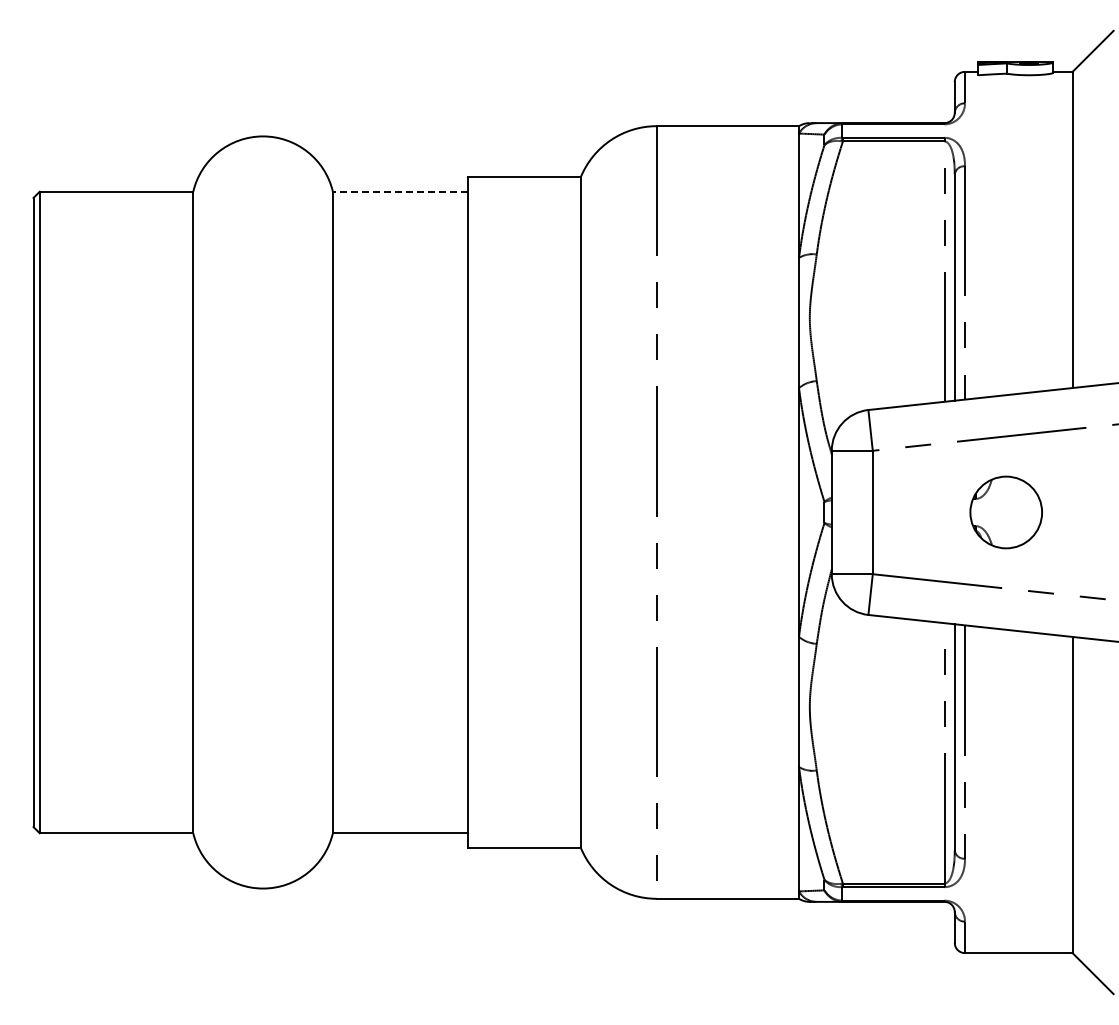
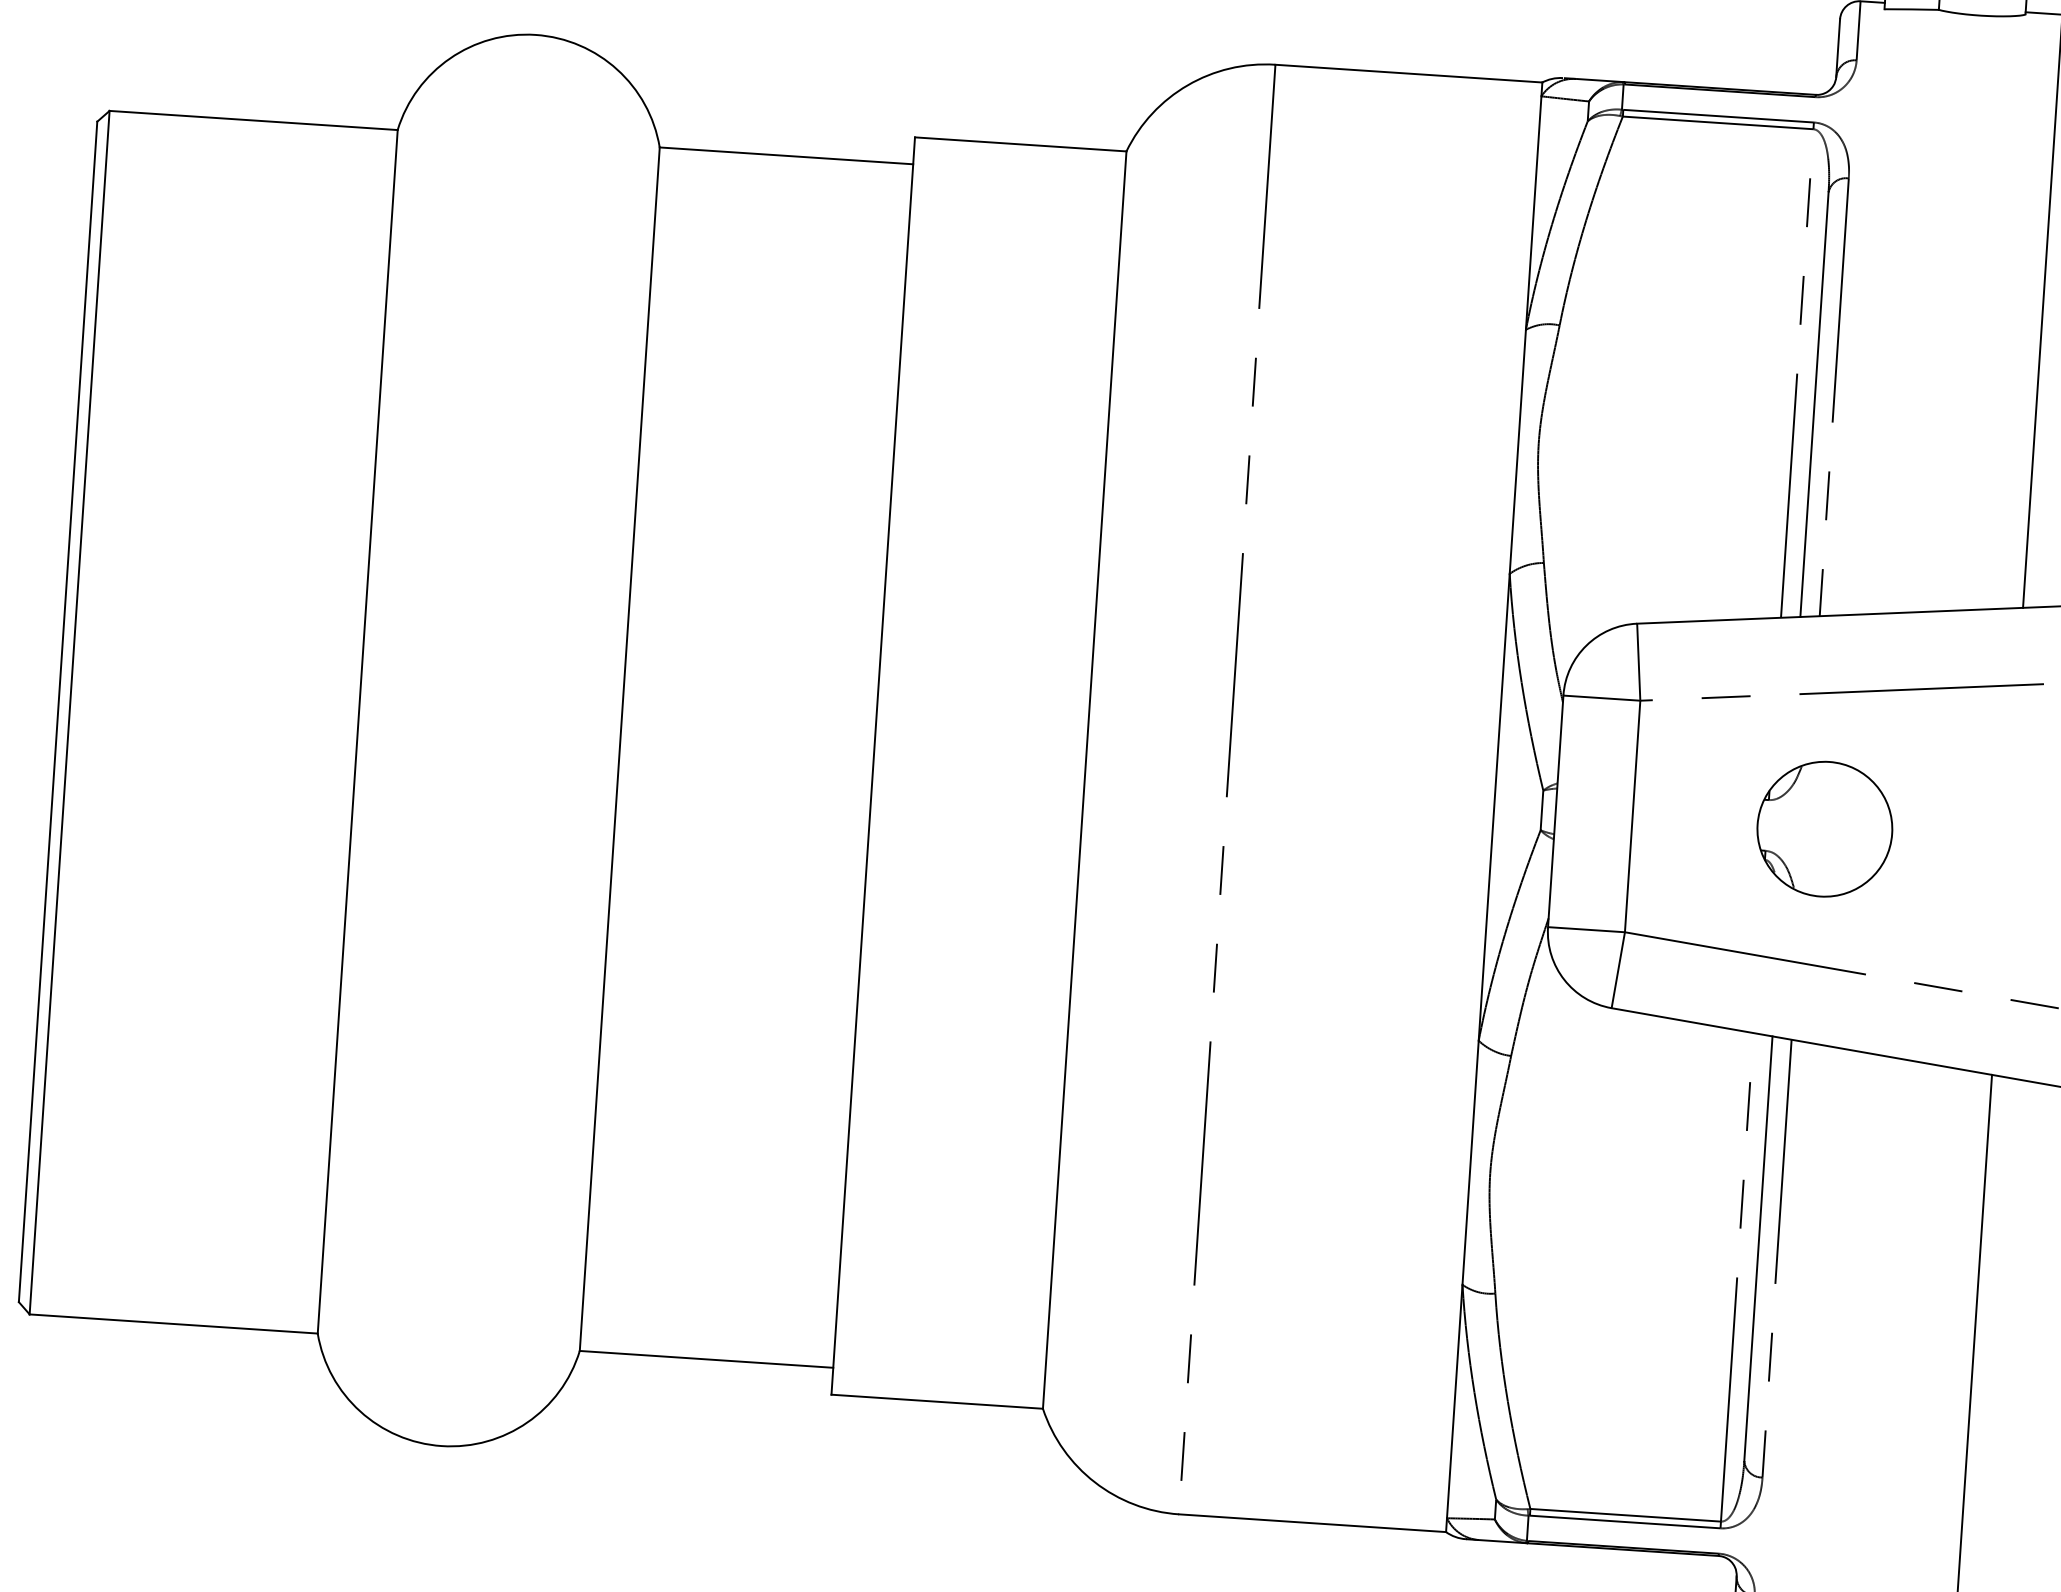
line: (400, 191) -> (786, 155), dashed -> solid
part: (1005, 512) -> (1823, 829), moved

